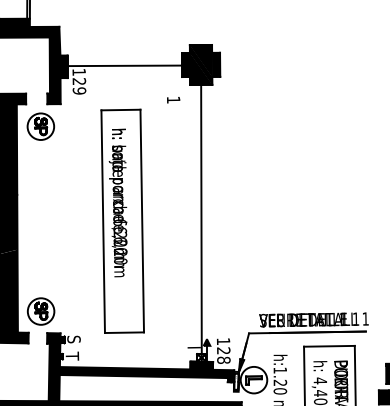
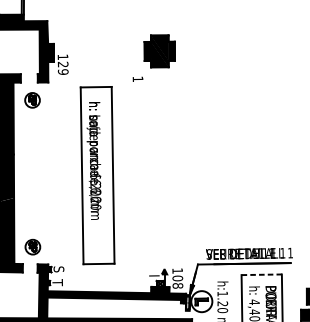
line: (124, 65) -> (99, 51), removed
part: (40, 126) -> (32, 100), size x0.7
line: (201, 222) -> (160, 176), removed
part: (41, 311) -> (33, 247), size x0.7
line: (329, 346) -> (261, 274), solid -> dashed
text: (223, 350) -> (177, 278), 128 -> 108

